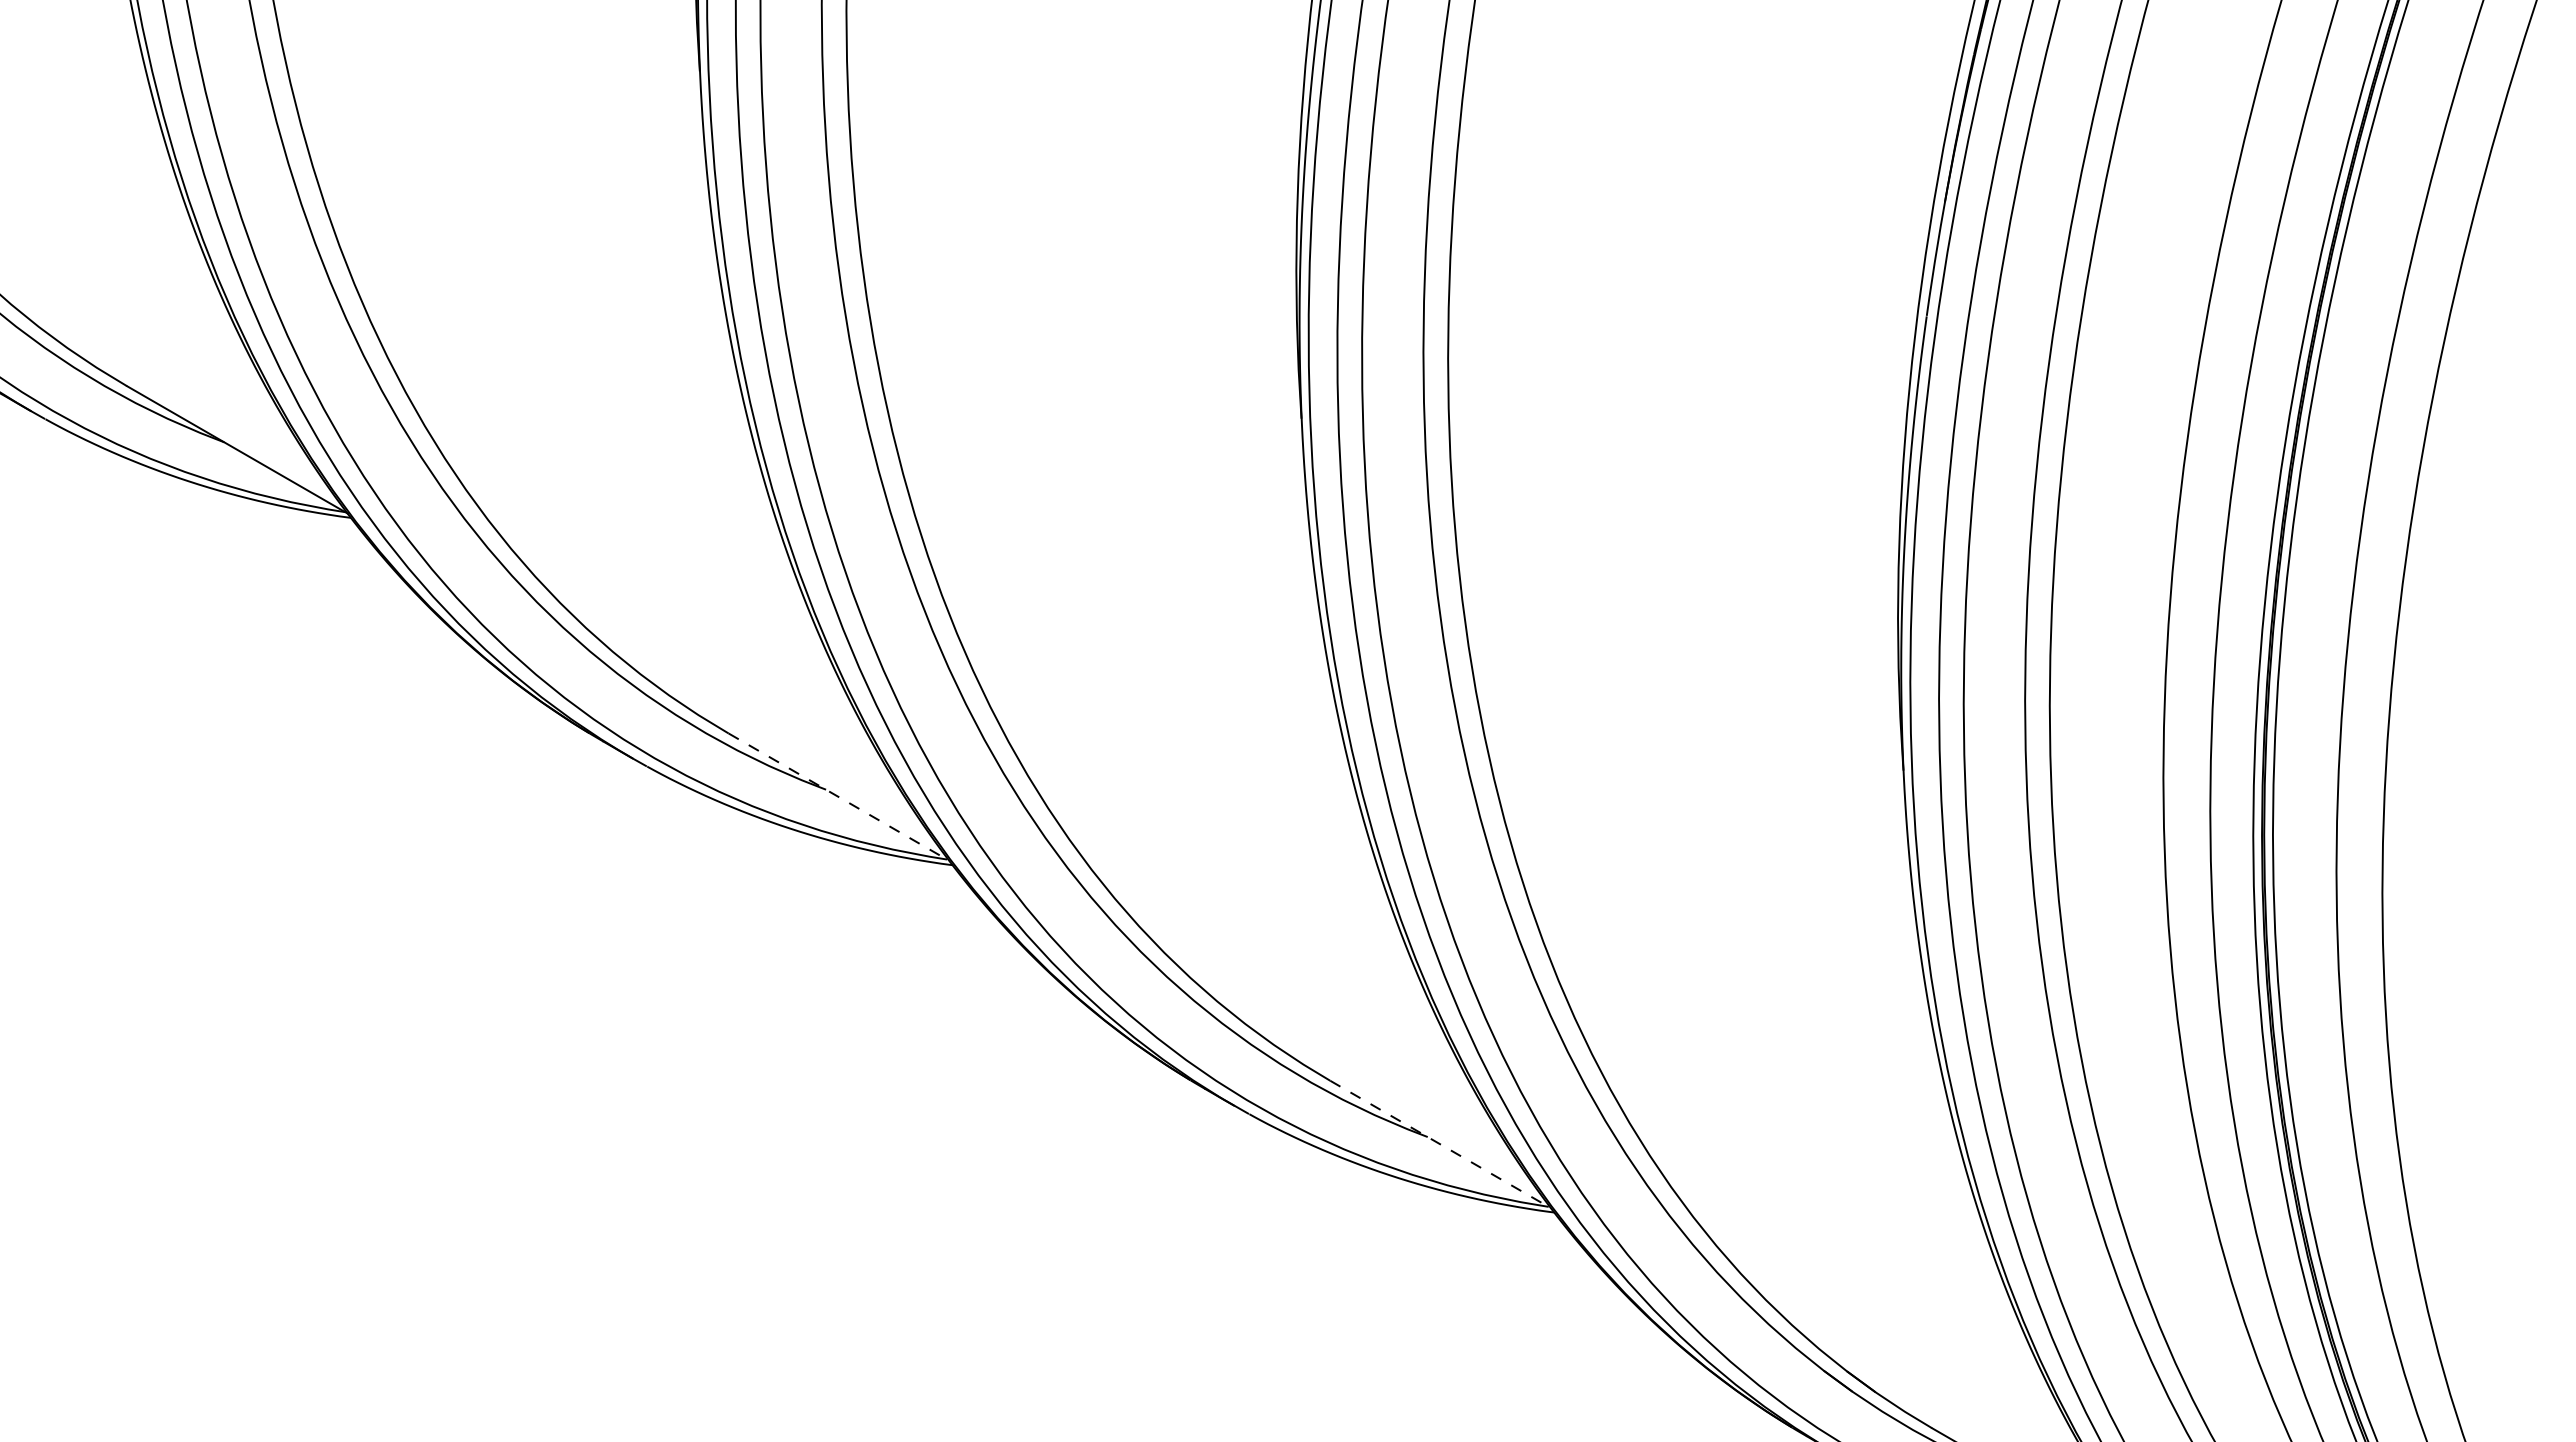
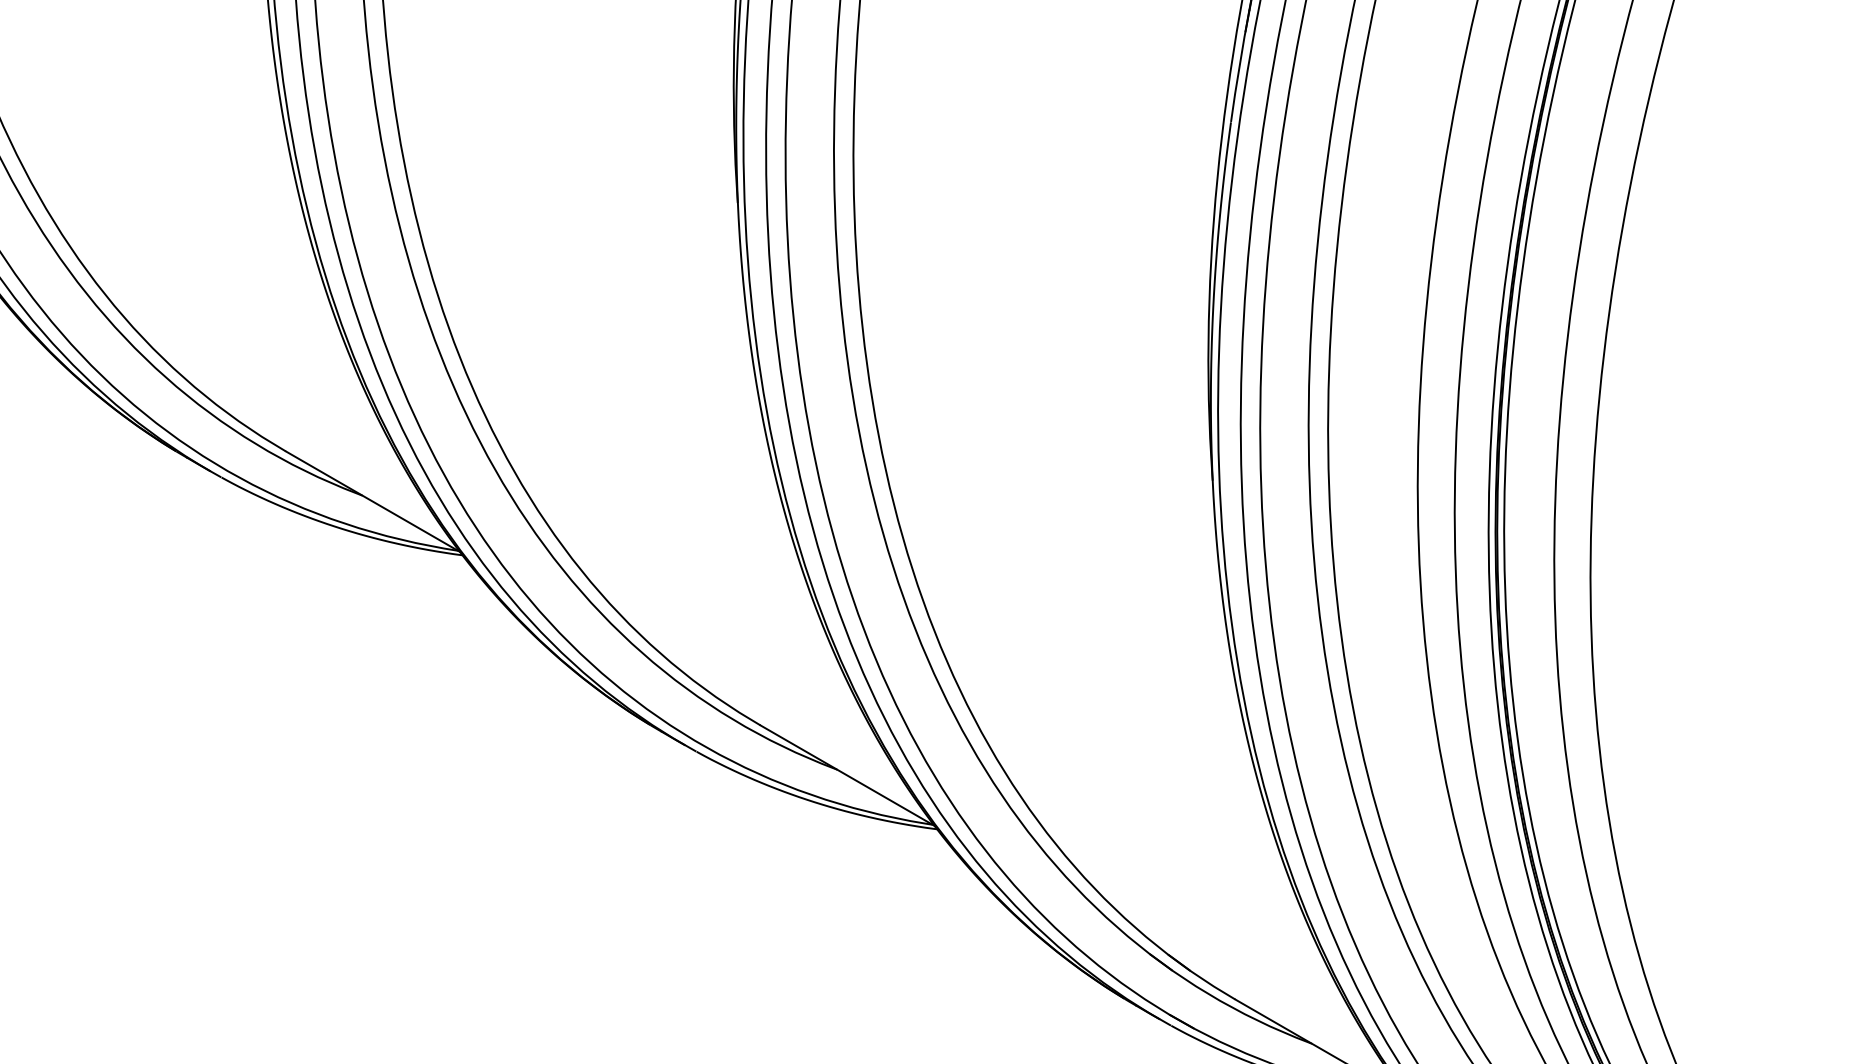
line: (839, 797) -> (373, 501), dashed -> solid
line: (1441, 1144) -> (848, 775), dashed -> solid

